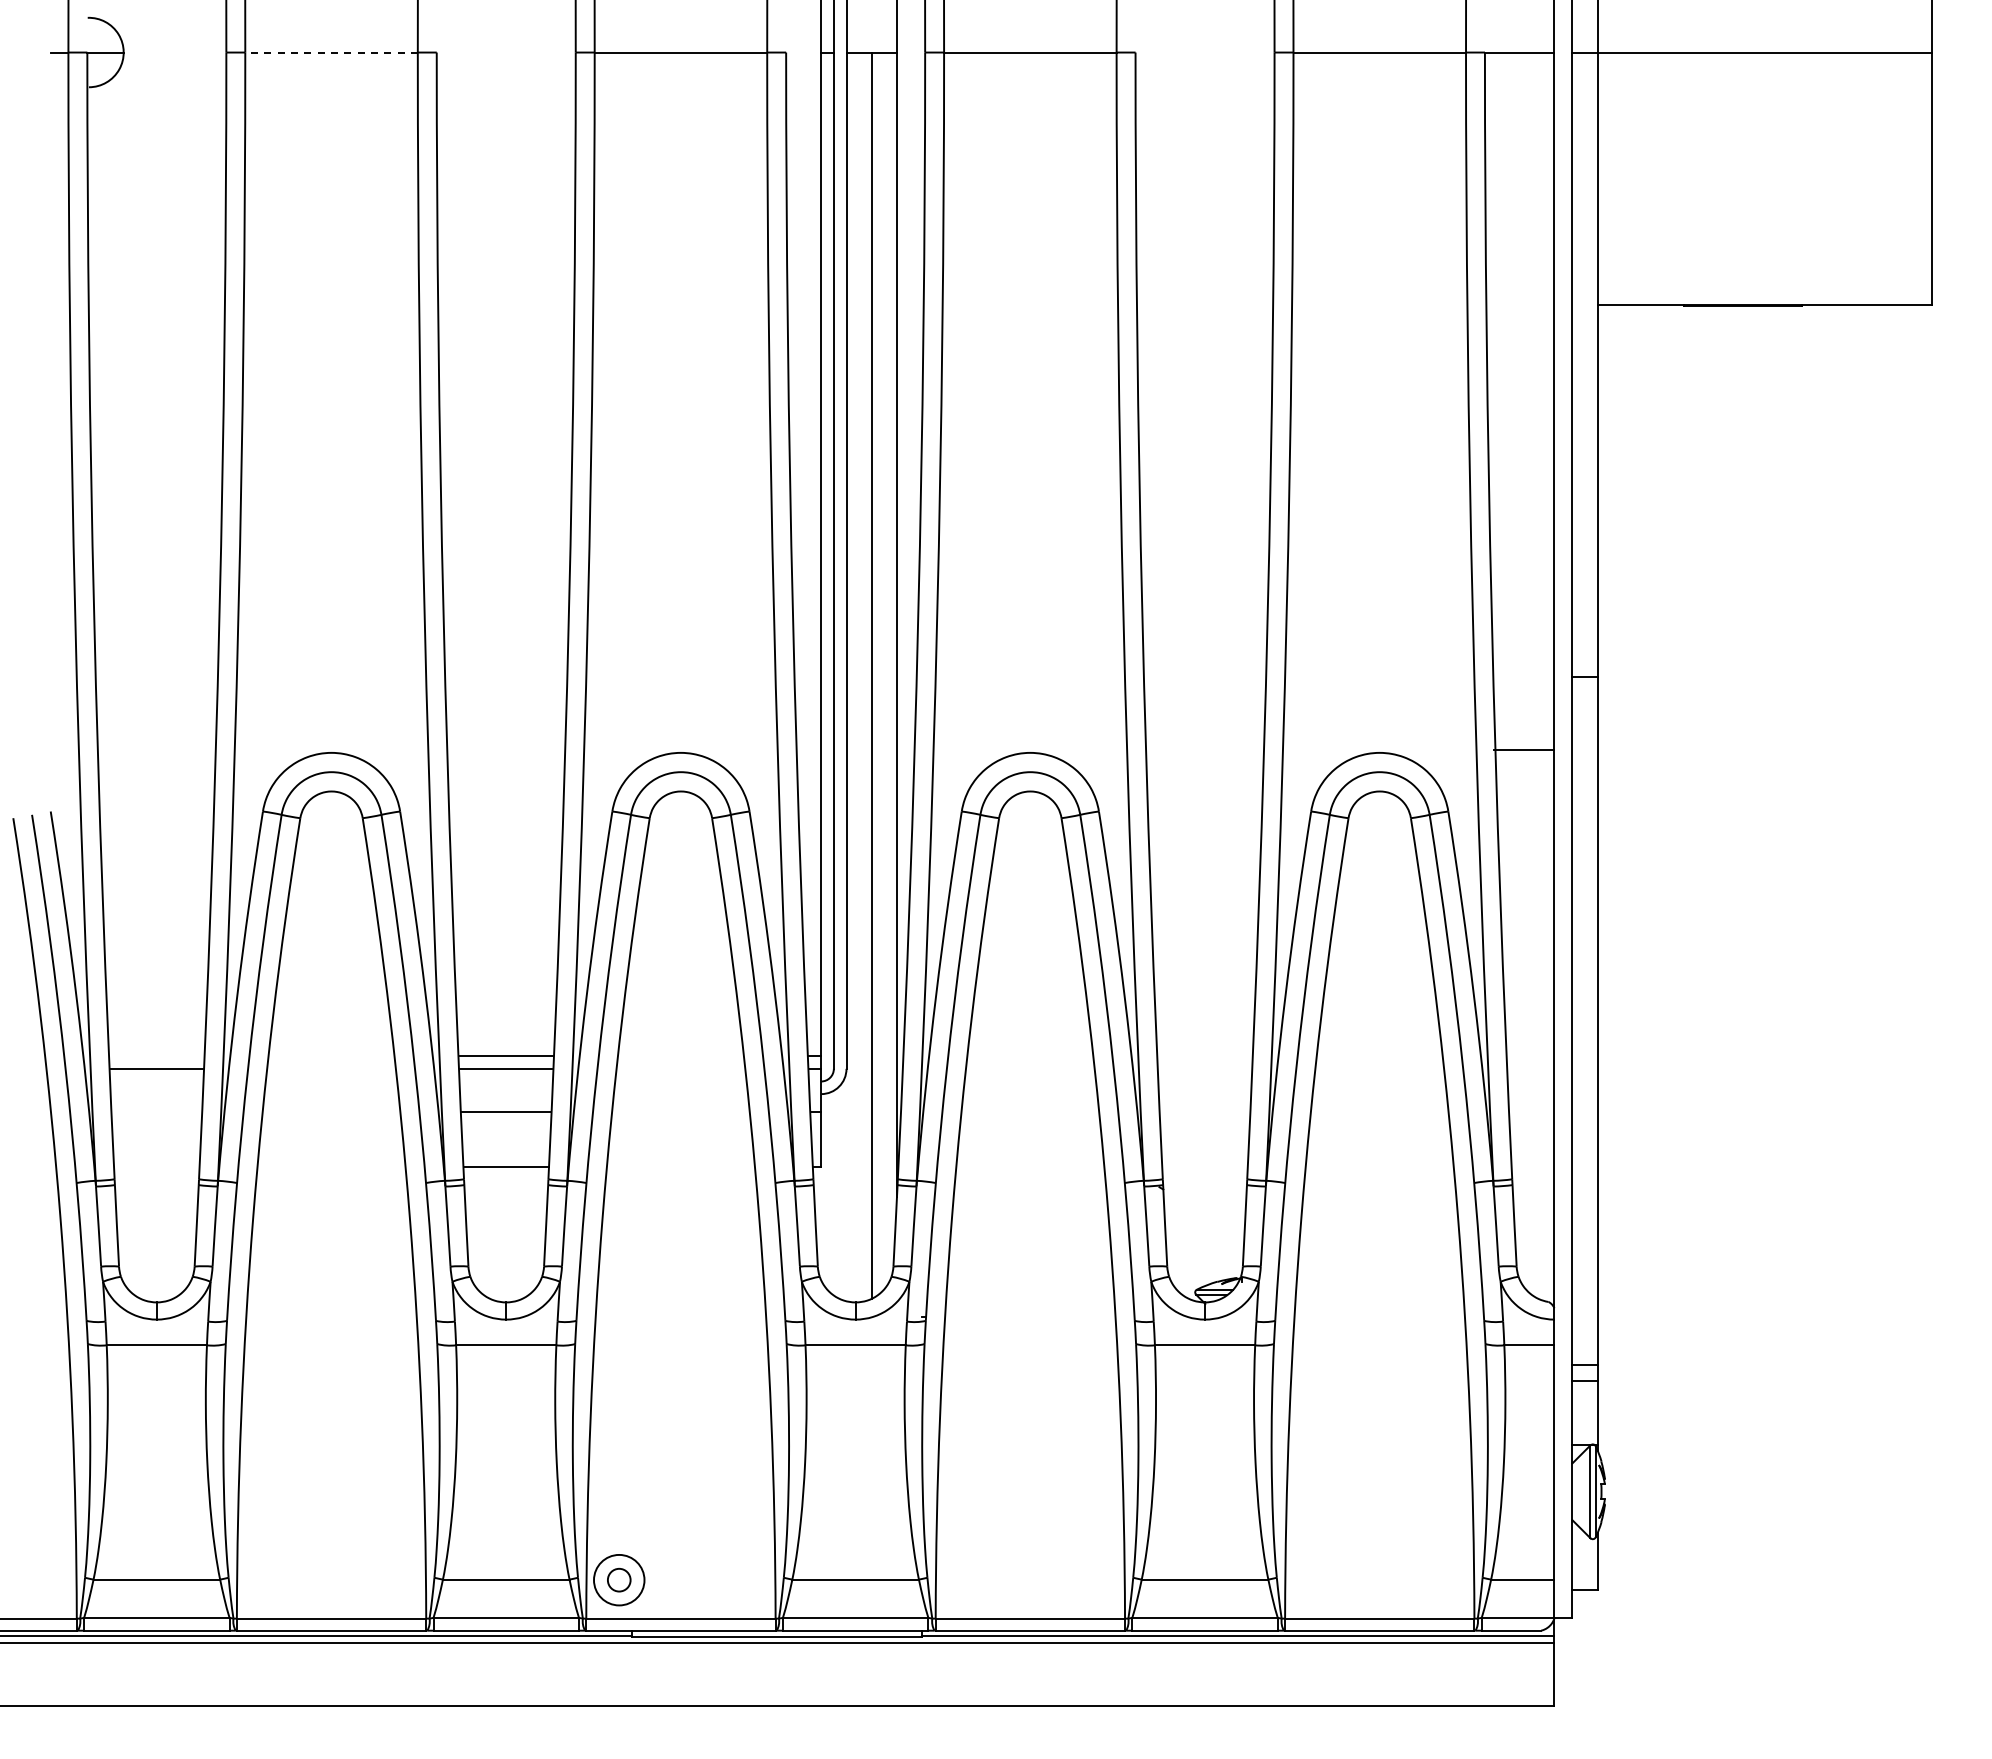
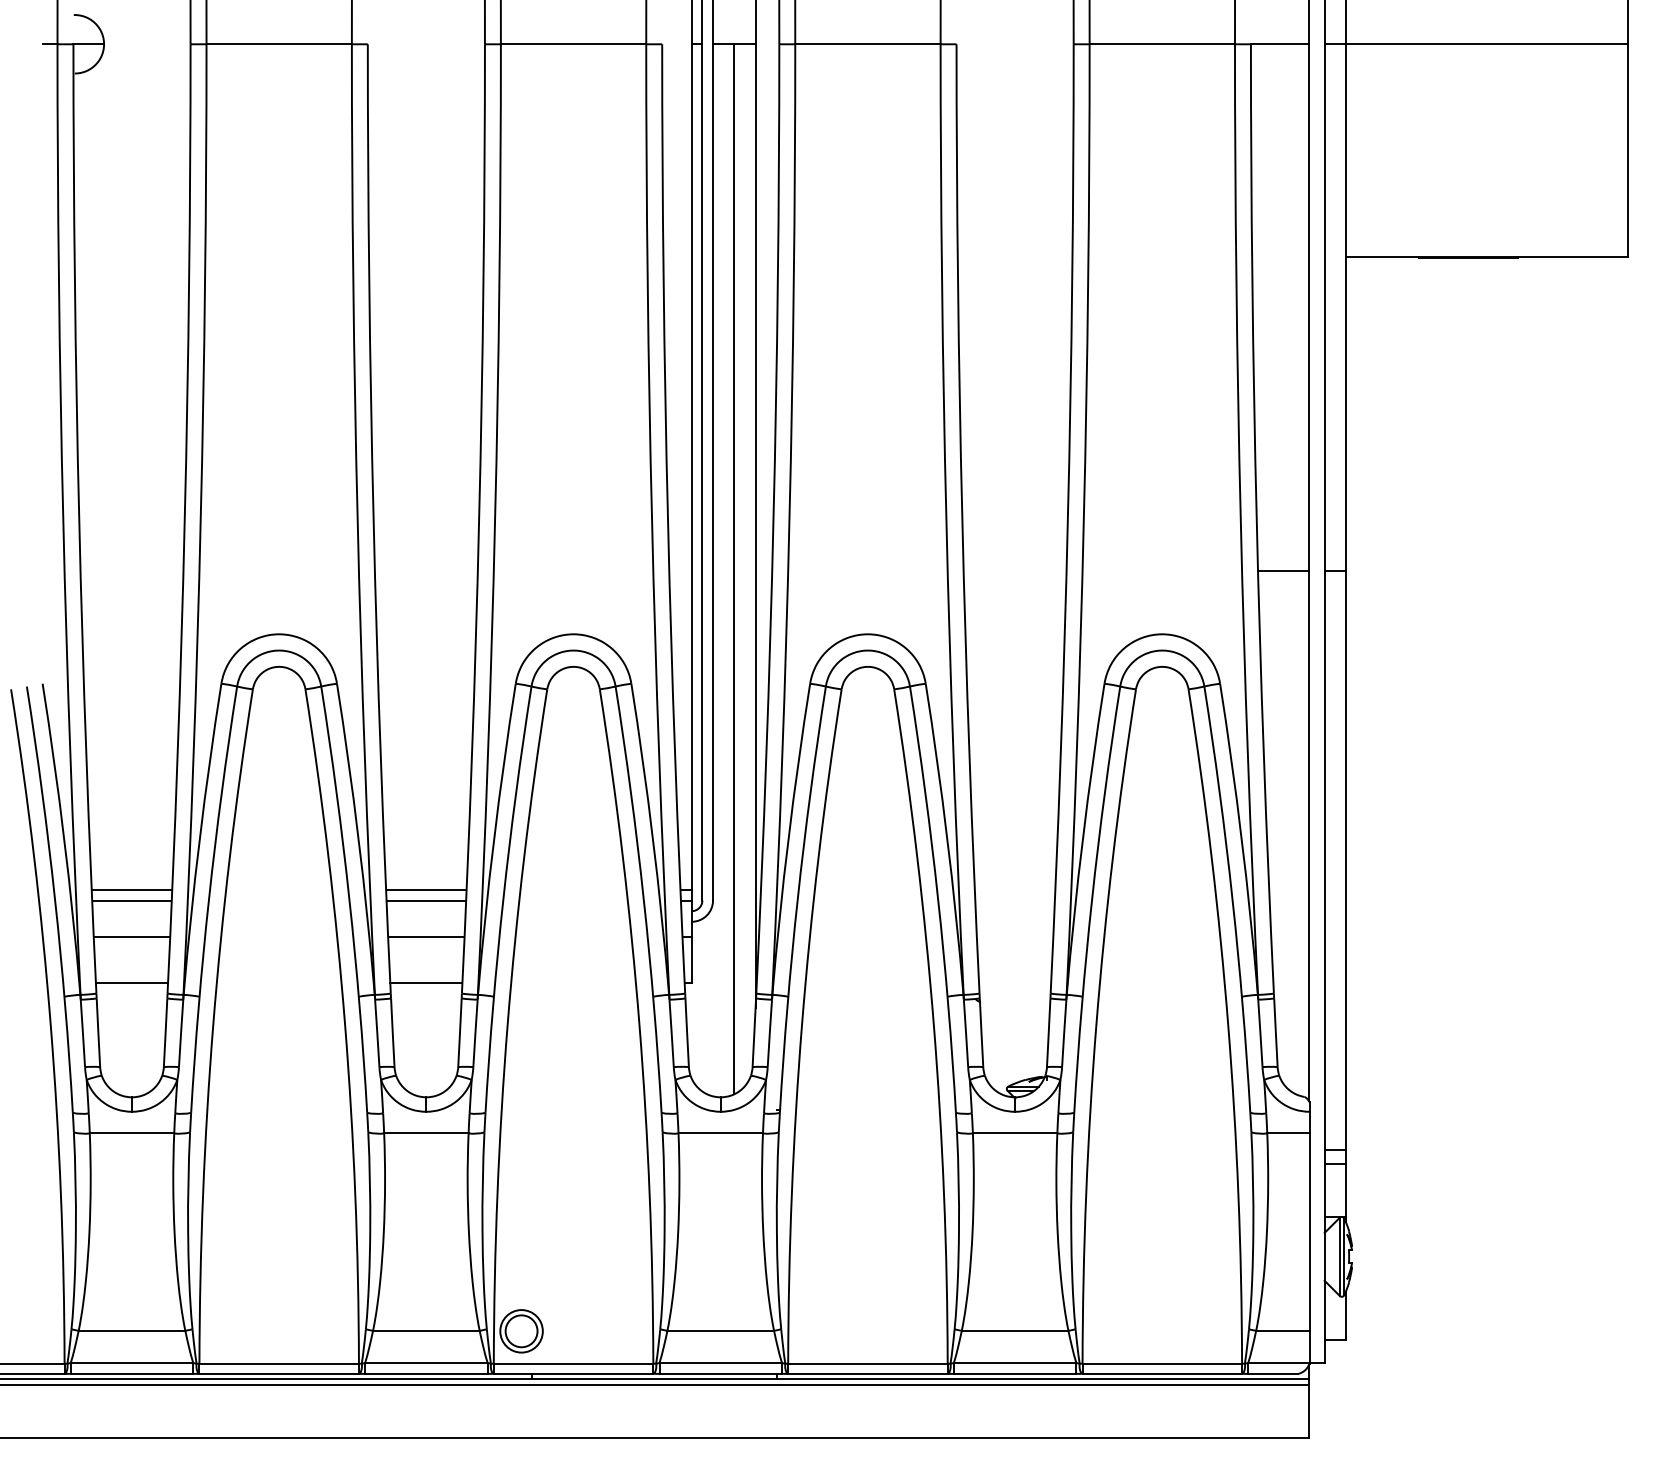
line: (331, 52) -> (279, 44), dashed -> solid
line: (1523, 750) -> (1283, 570), moved
line: (156, 1056) -> (131, 890), added
line: (156, 1111) -> (131, 936), added
line: (156, 1167) -> (131, 983), added
circle: (619, 1580) -> (521, 1331), size x1.67

